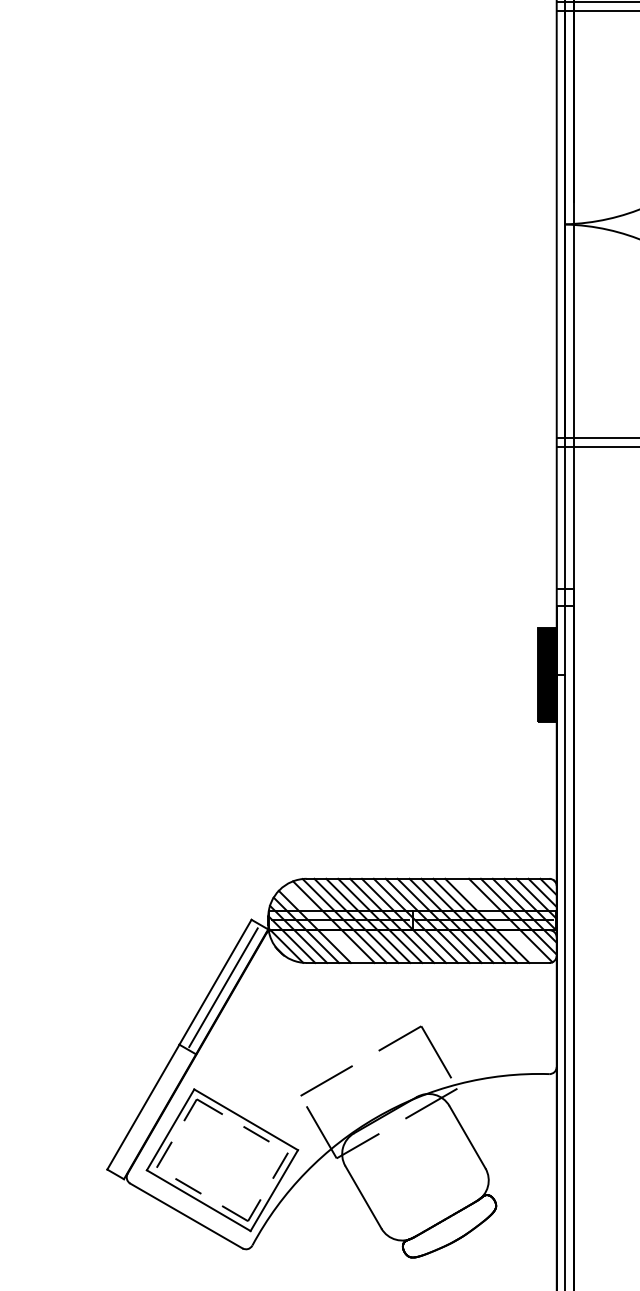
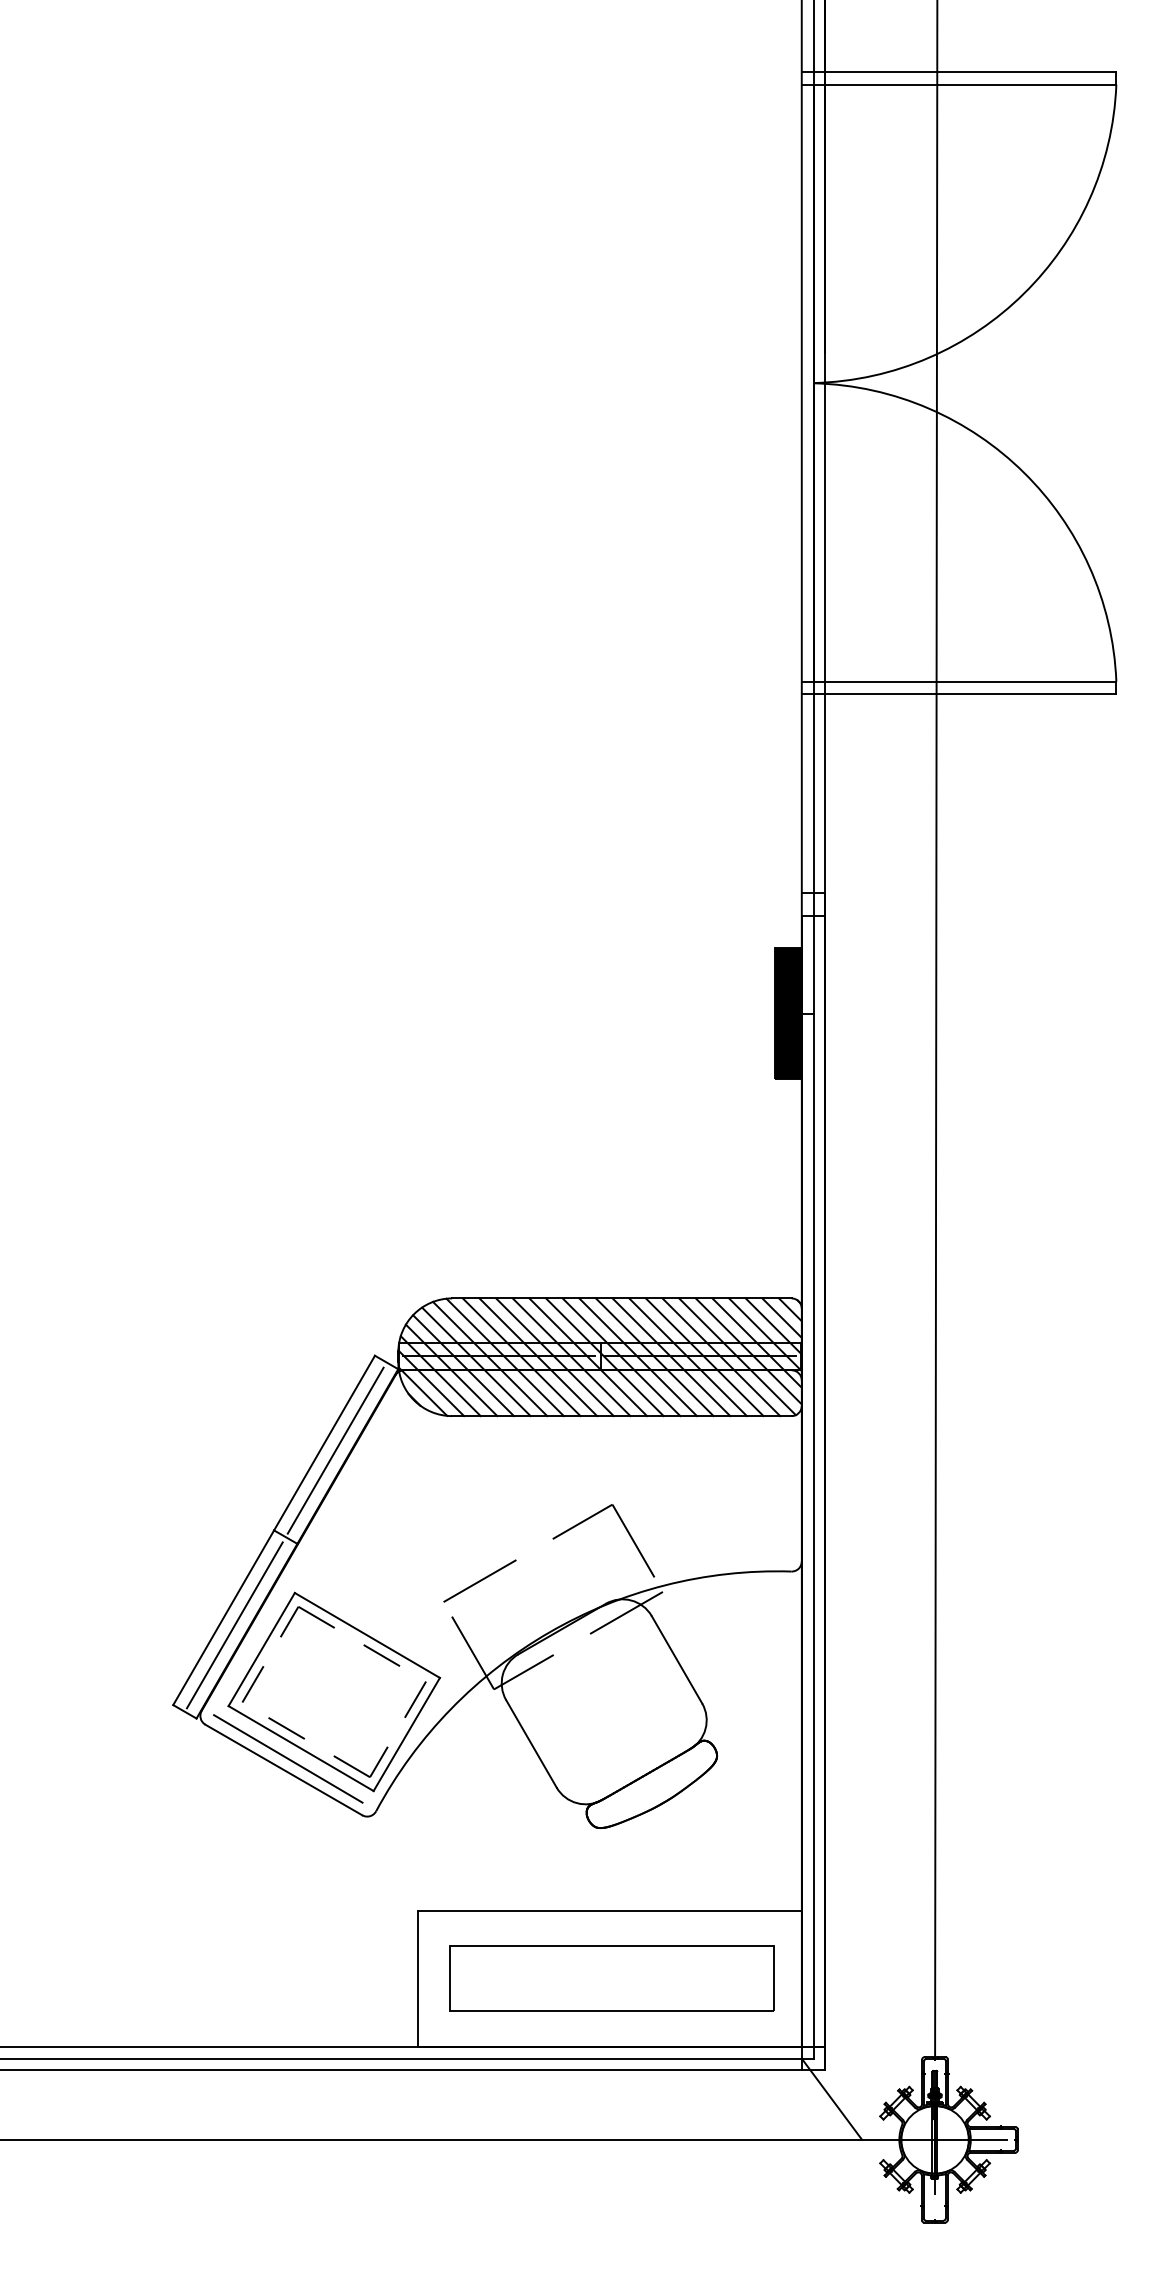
line: (499, 921) -> (721, 1357), added
line: (324, 923) -> (476, 1361), added
line: (151, 1112) -> (234, 1625), added
line: (189, 1207) -> (288, 1758), added

